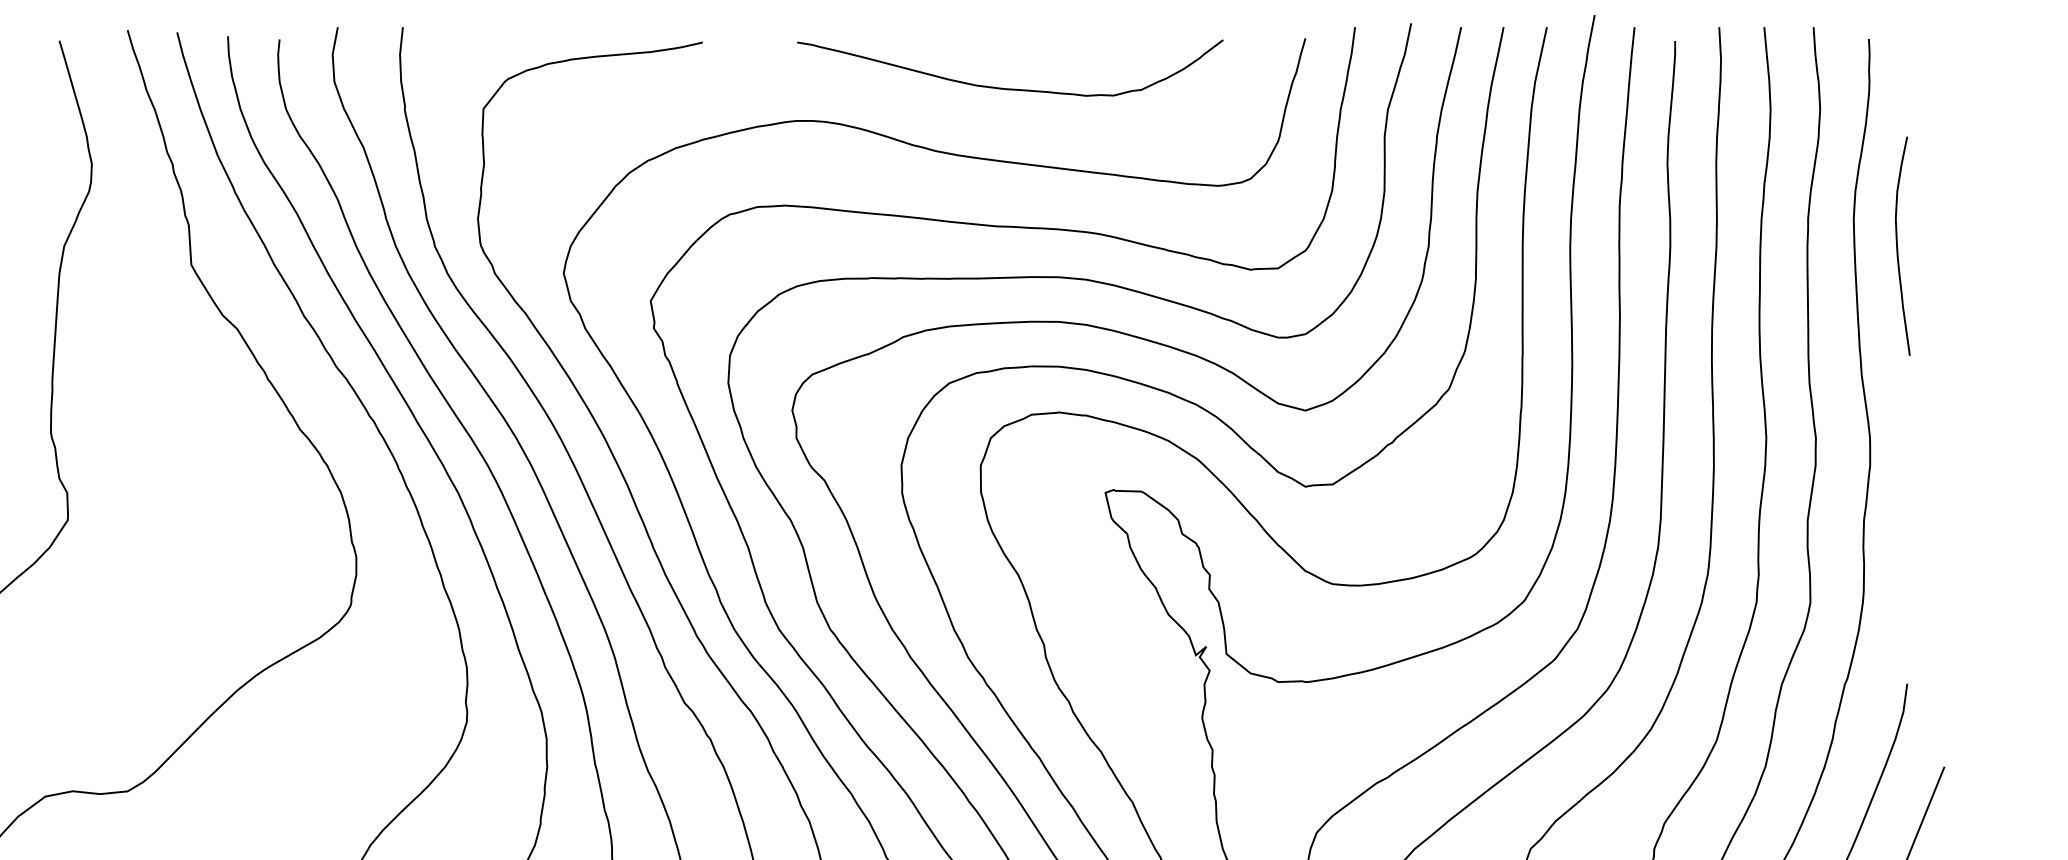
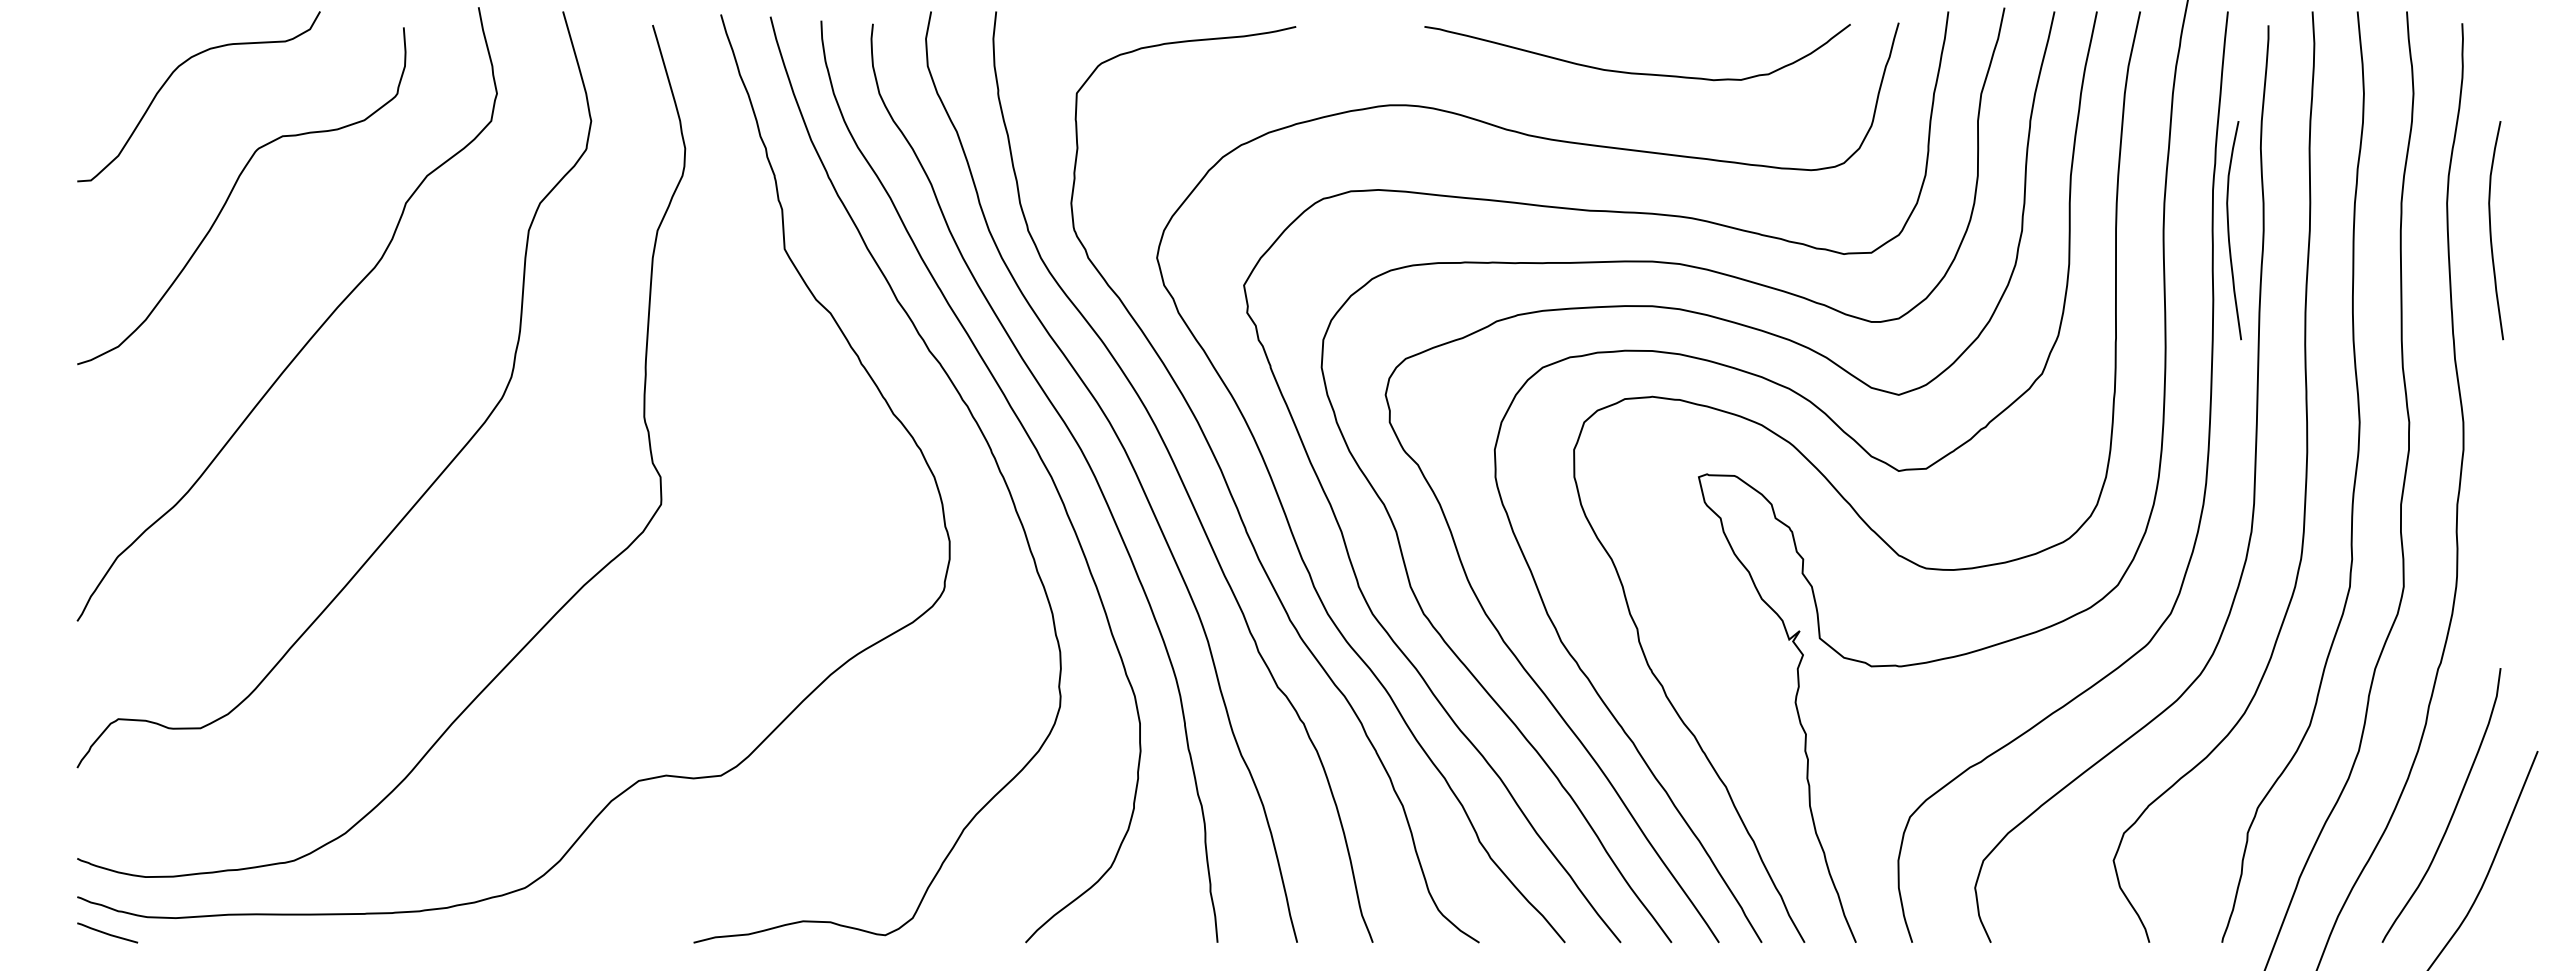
curve: (1010, 88) -> (1637, 72), moved
curve: (1636, 246) -> (2229, 230), added

